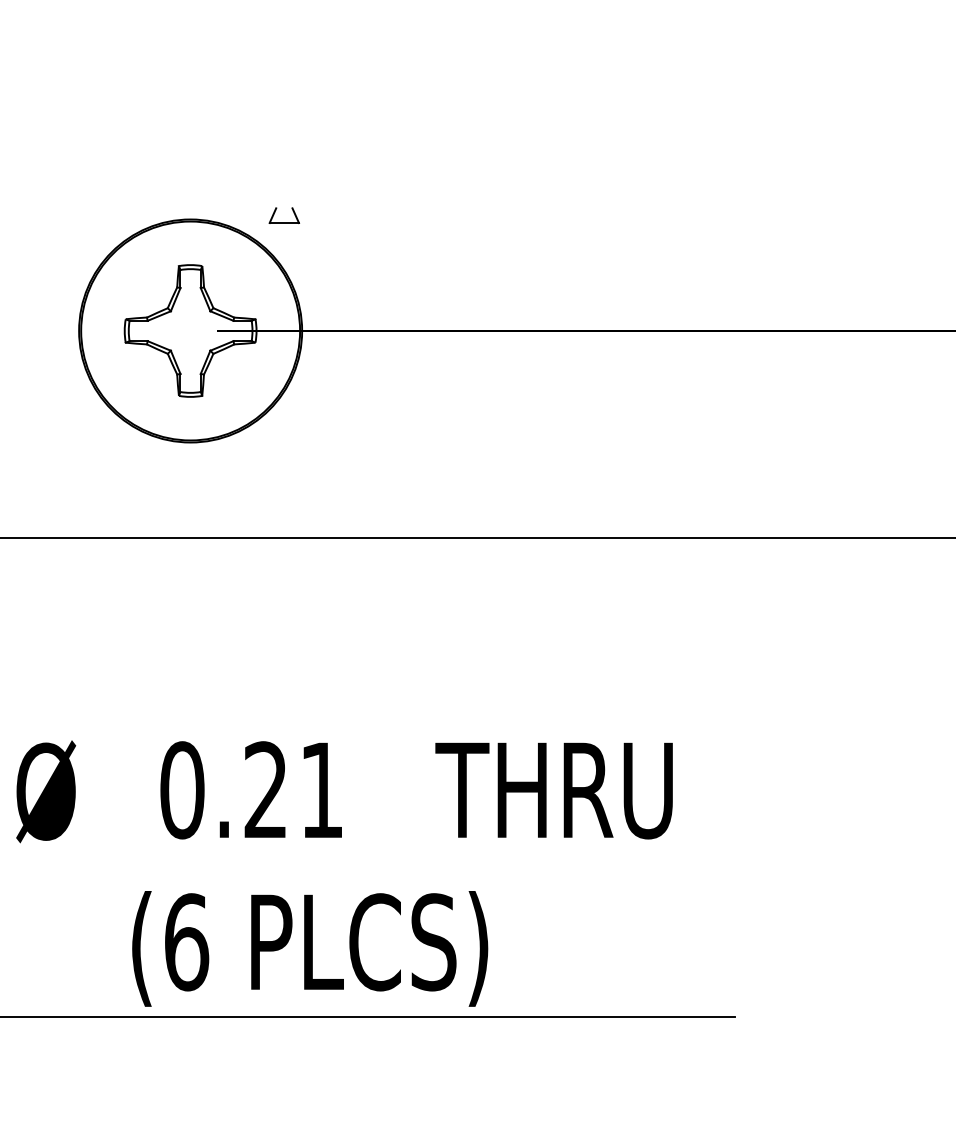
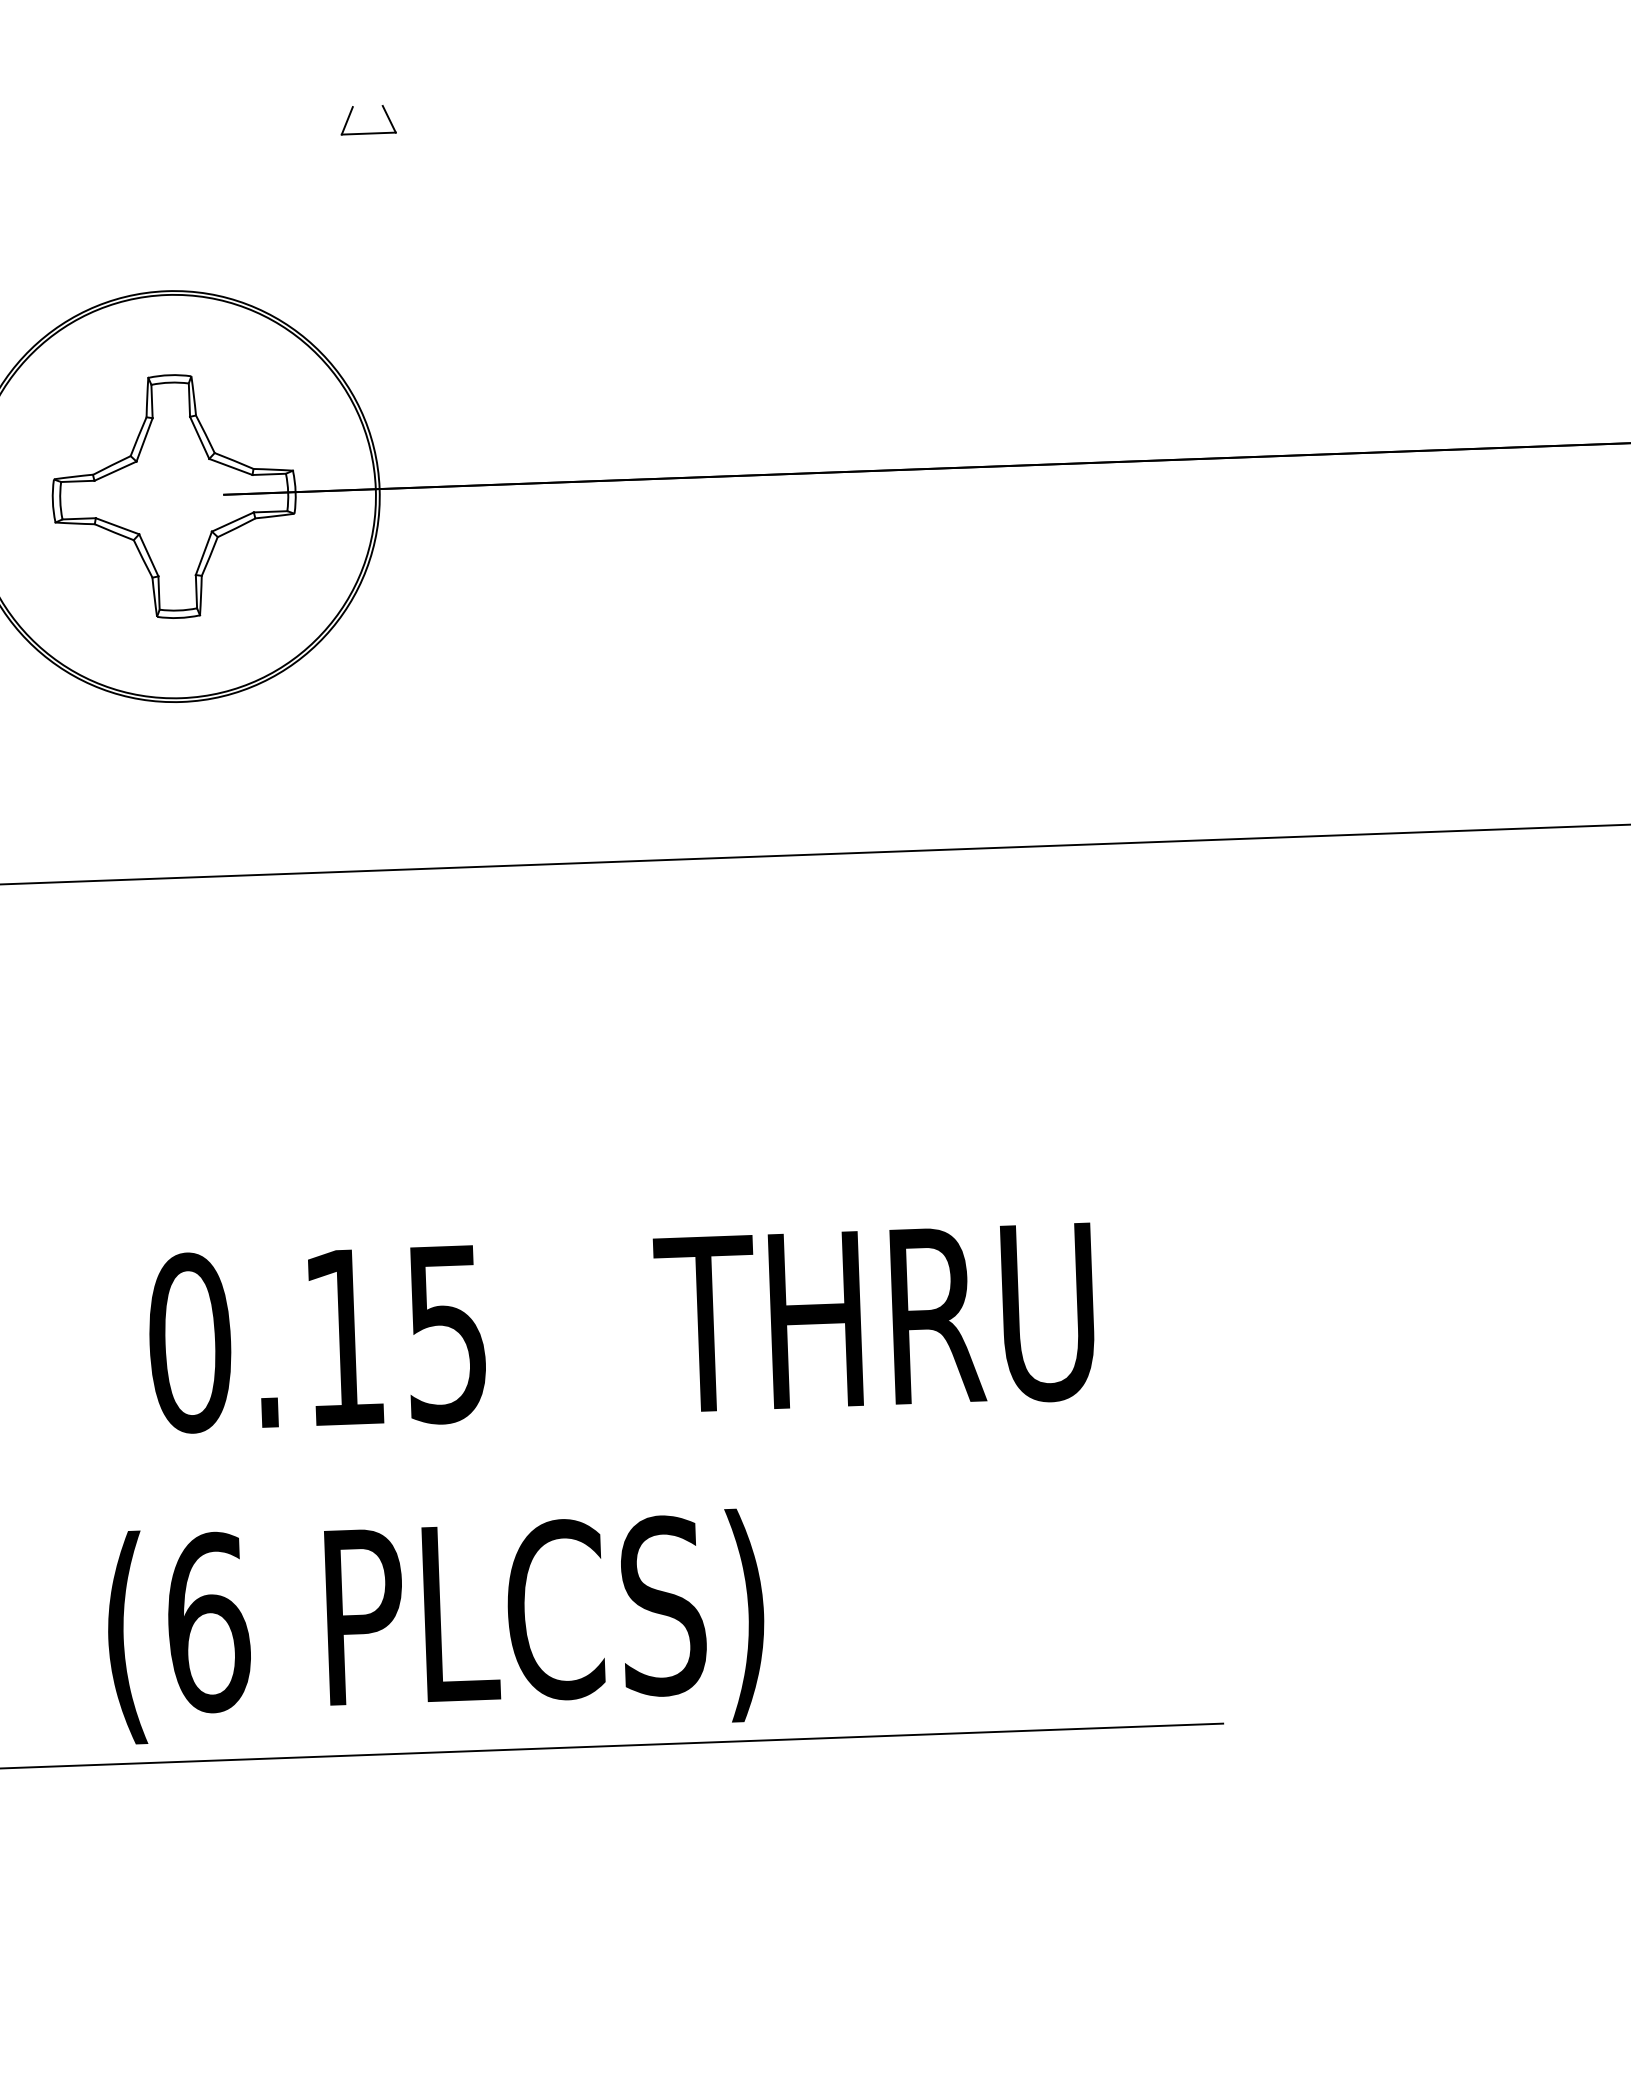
part: (283, 222) -> (367, 132), moved
text: (293, 790) -> (394, 1335), 0.21 -> 0.15

